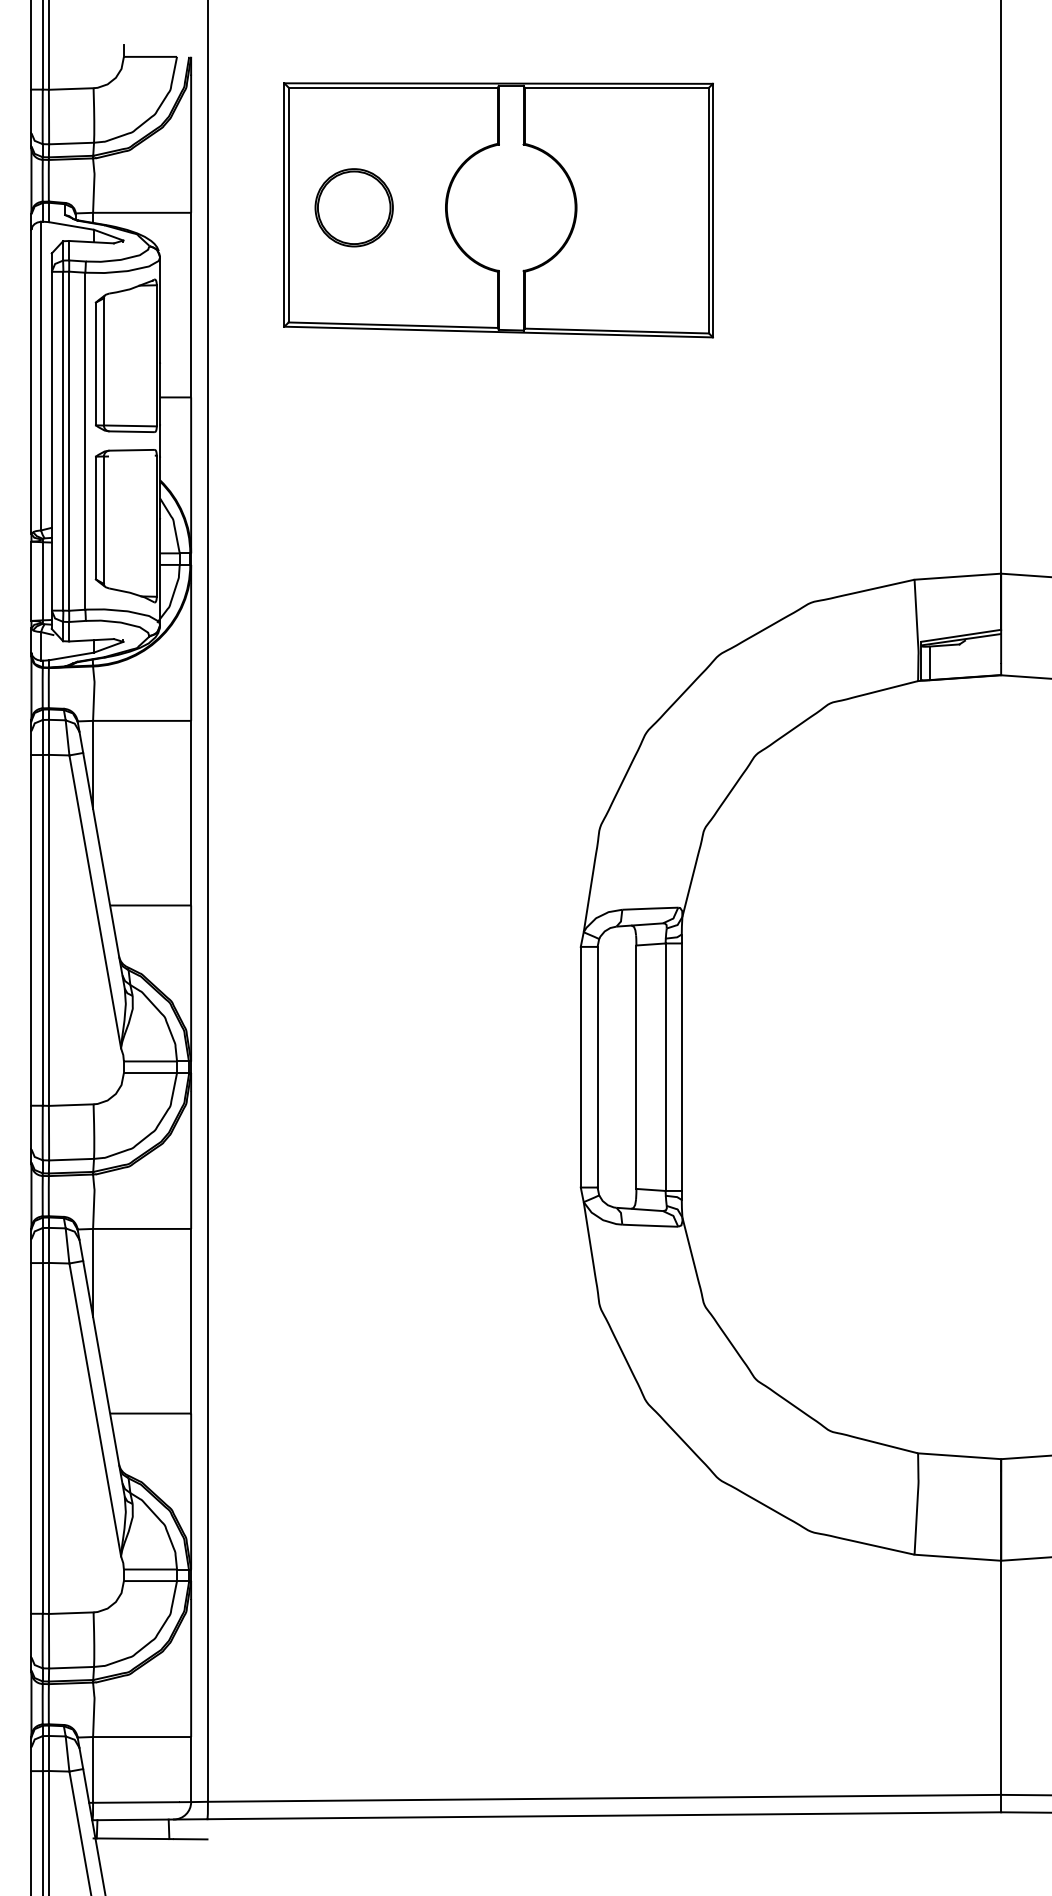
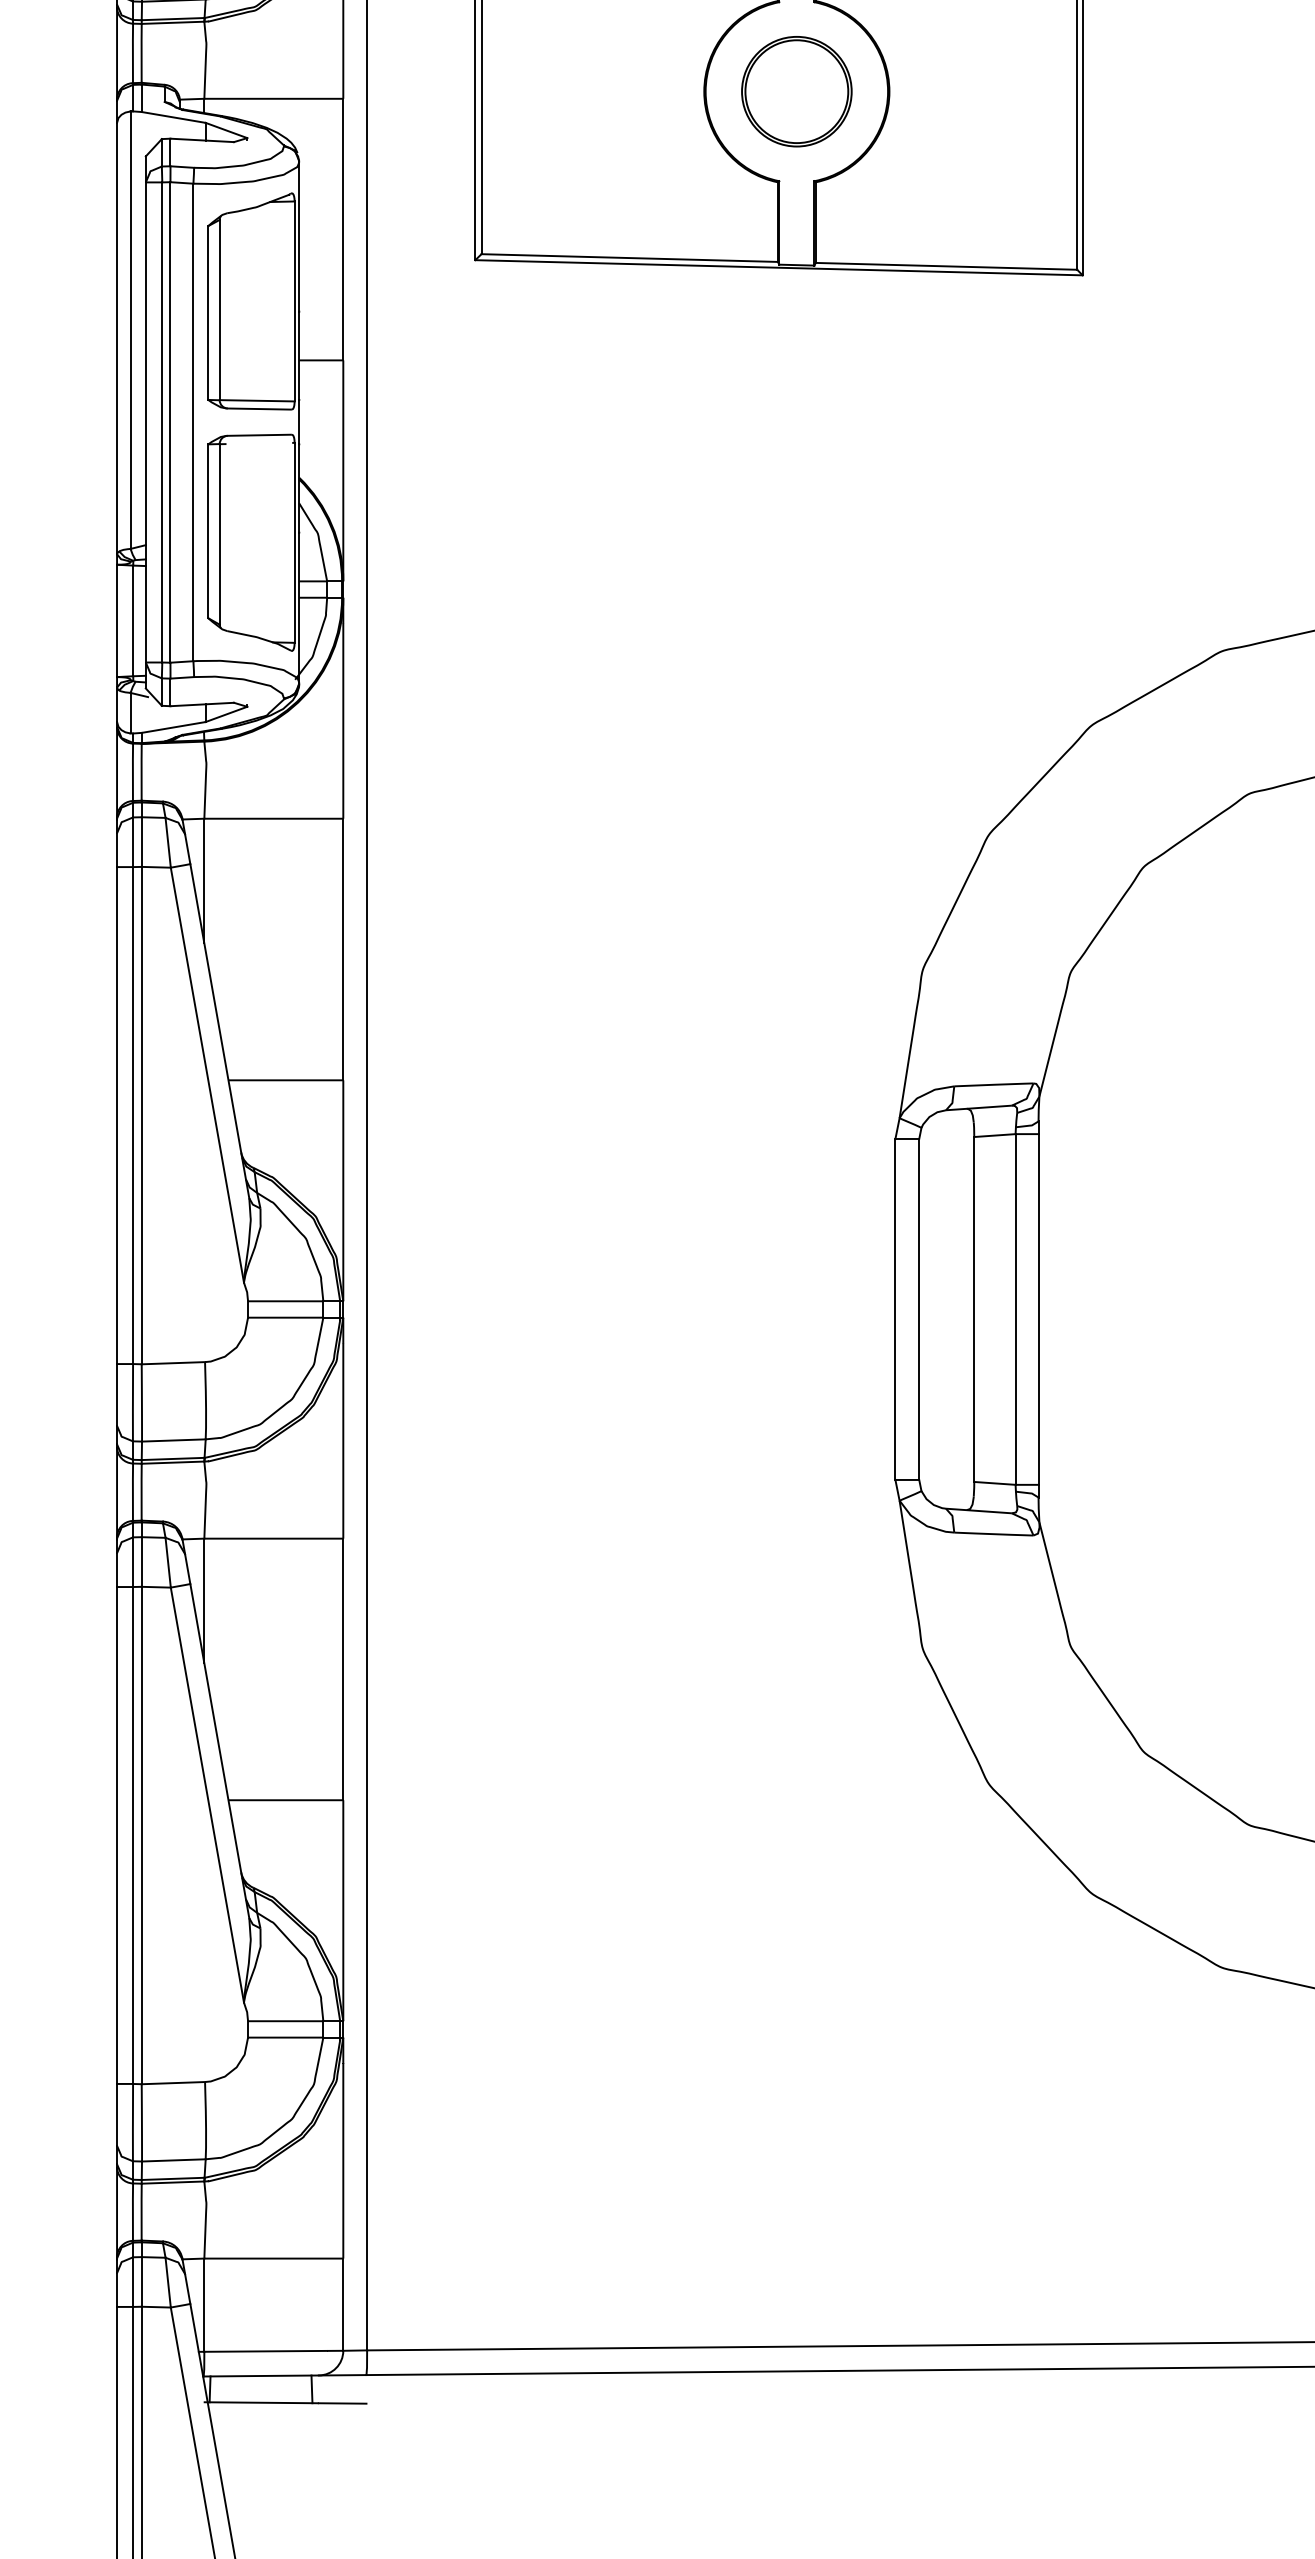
part: (353, 207) -> (795, 91), moved

